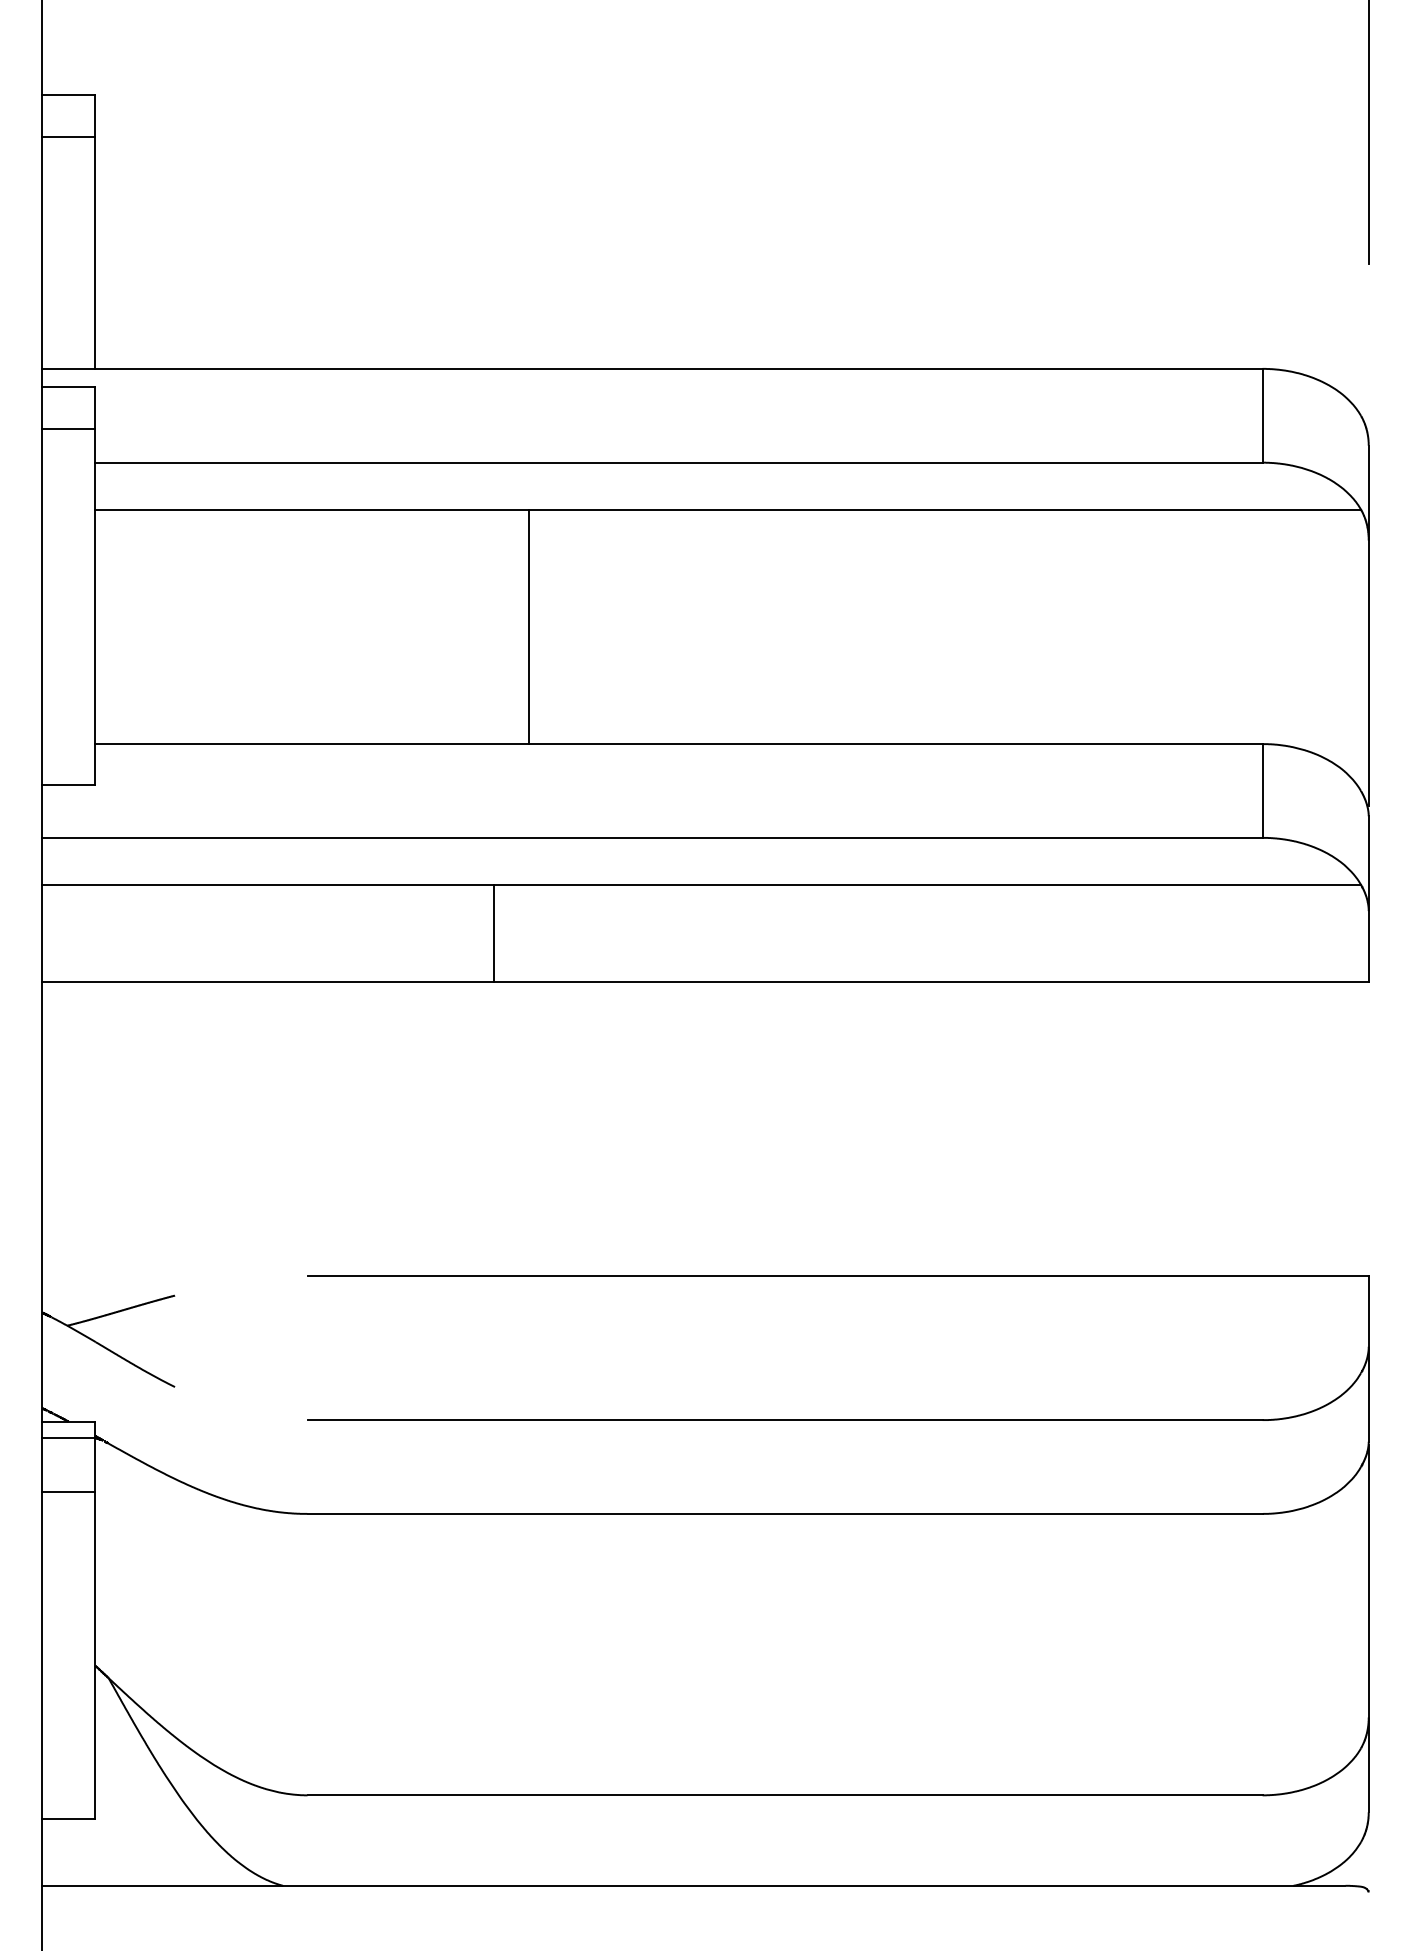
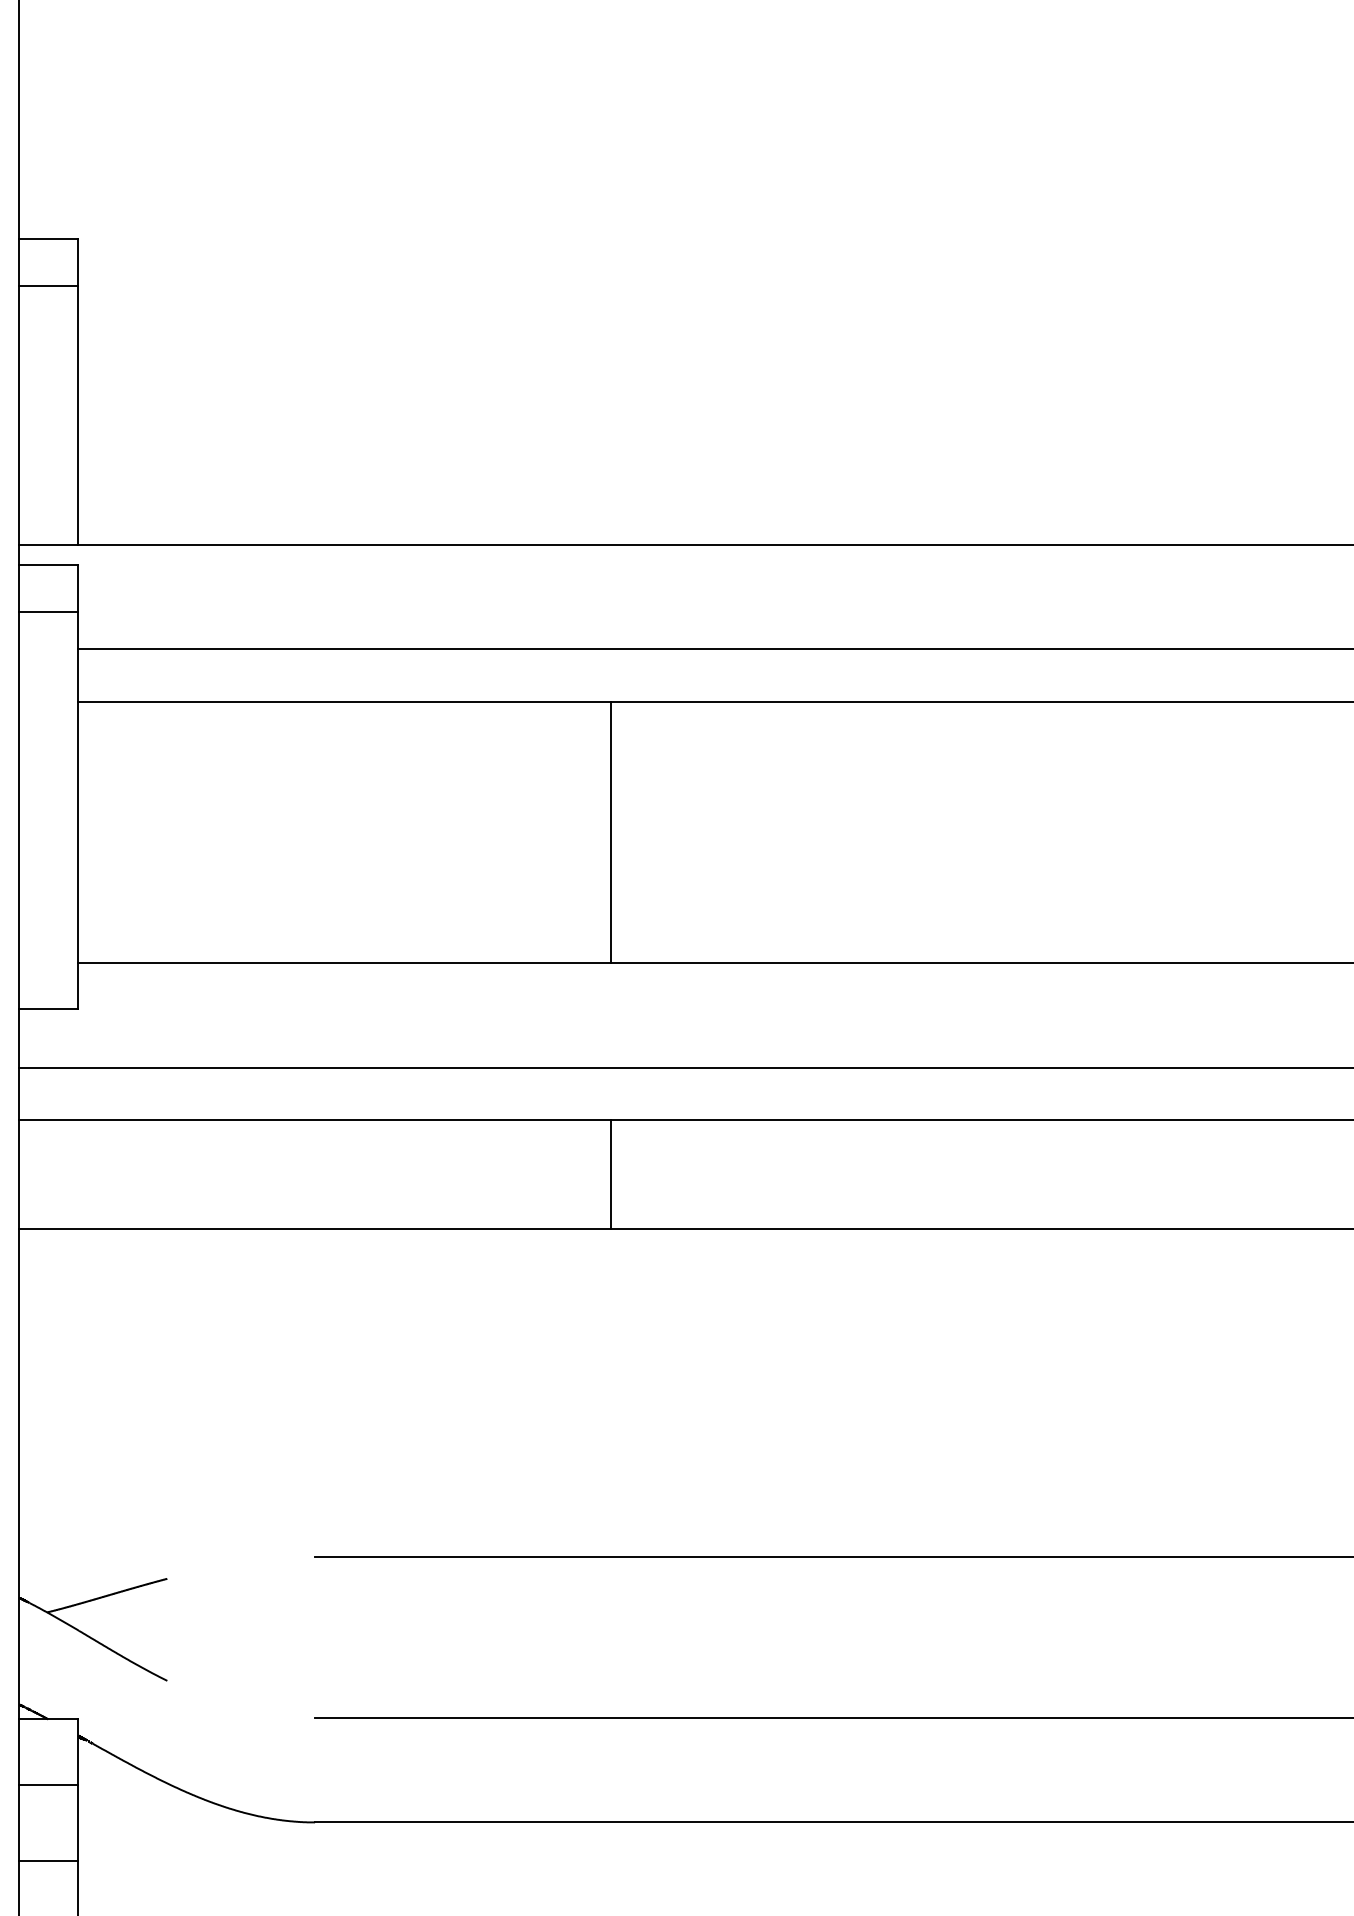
line: (528, 626) -> (610, 832), moved
line: (493, 932) -> (610, 1173), moved
line: (68, 1437) -> (48, 1785), moved
line: (68, 1491) -> (48, 1861), moved

